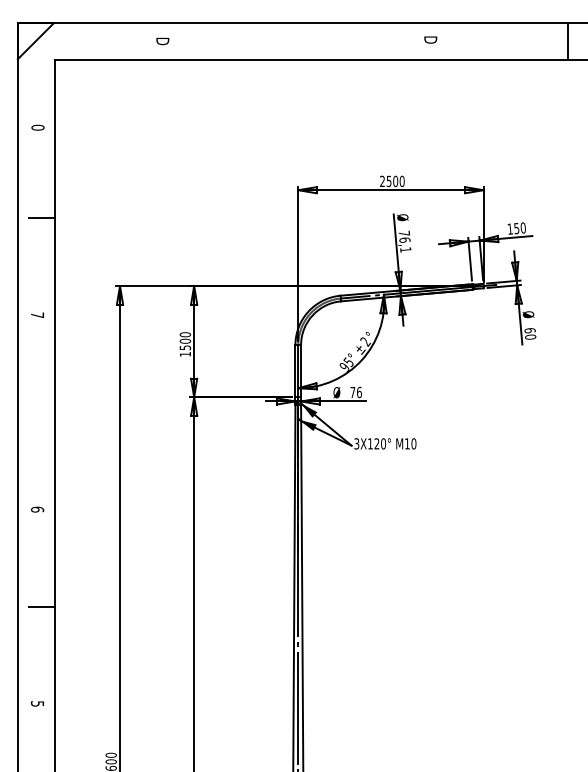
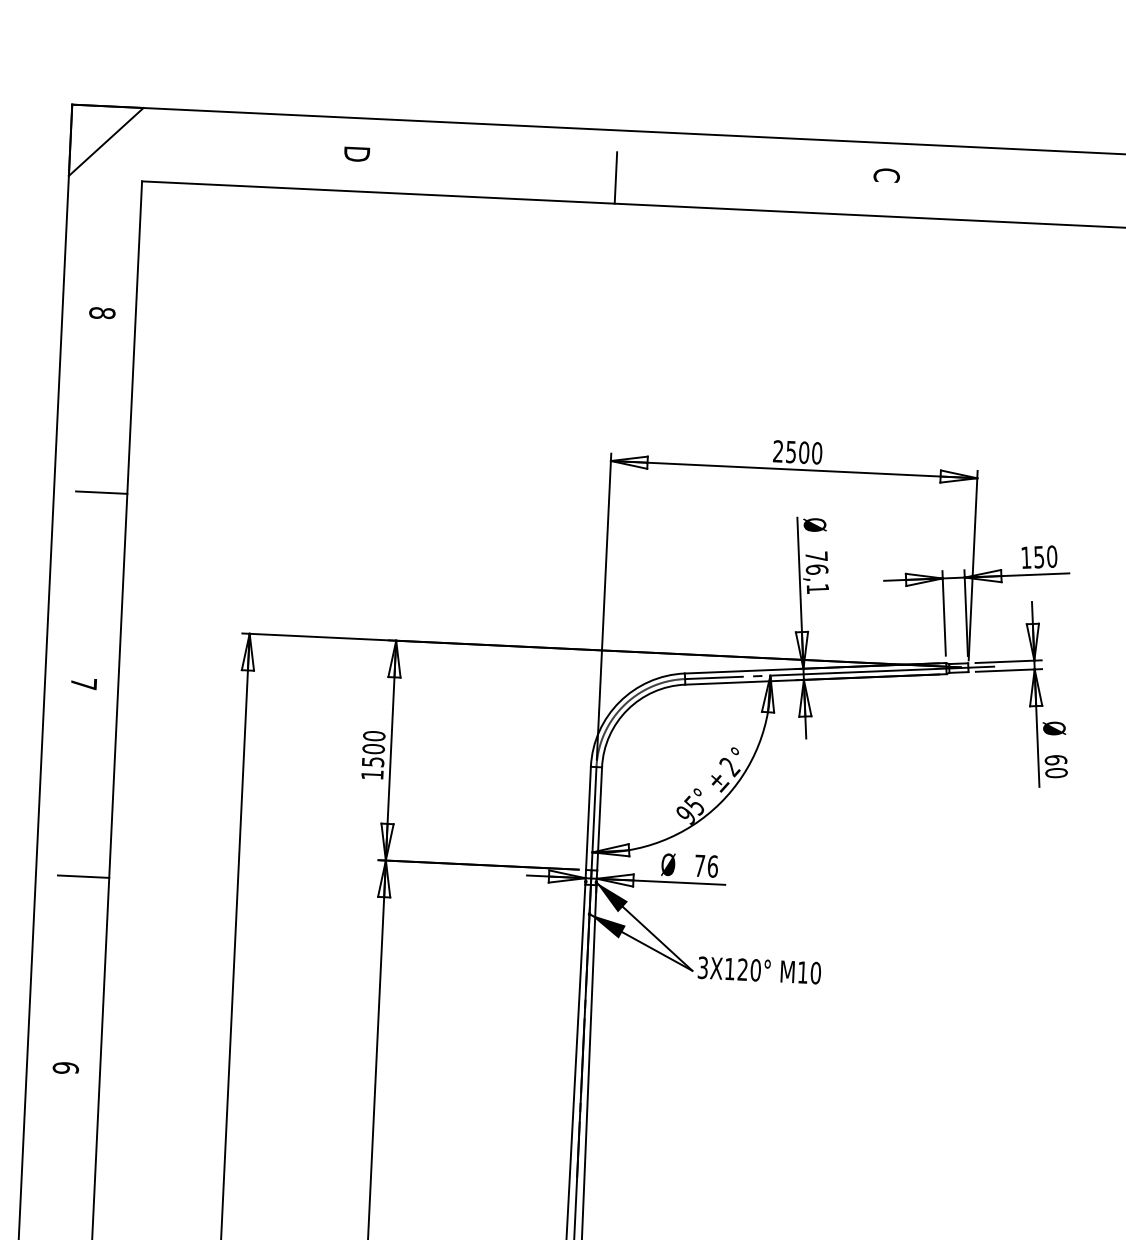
text: (430, 39) -> (886, 175), D -> C
line: (294, 47) -> (616, 178), added
text: (37, 127) -> (101, 312), 0 -> 8
line: (41, 412) -> (82, 876), added

